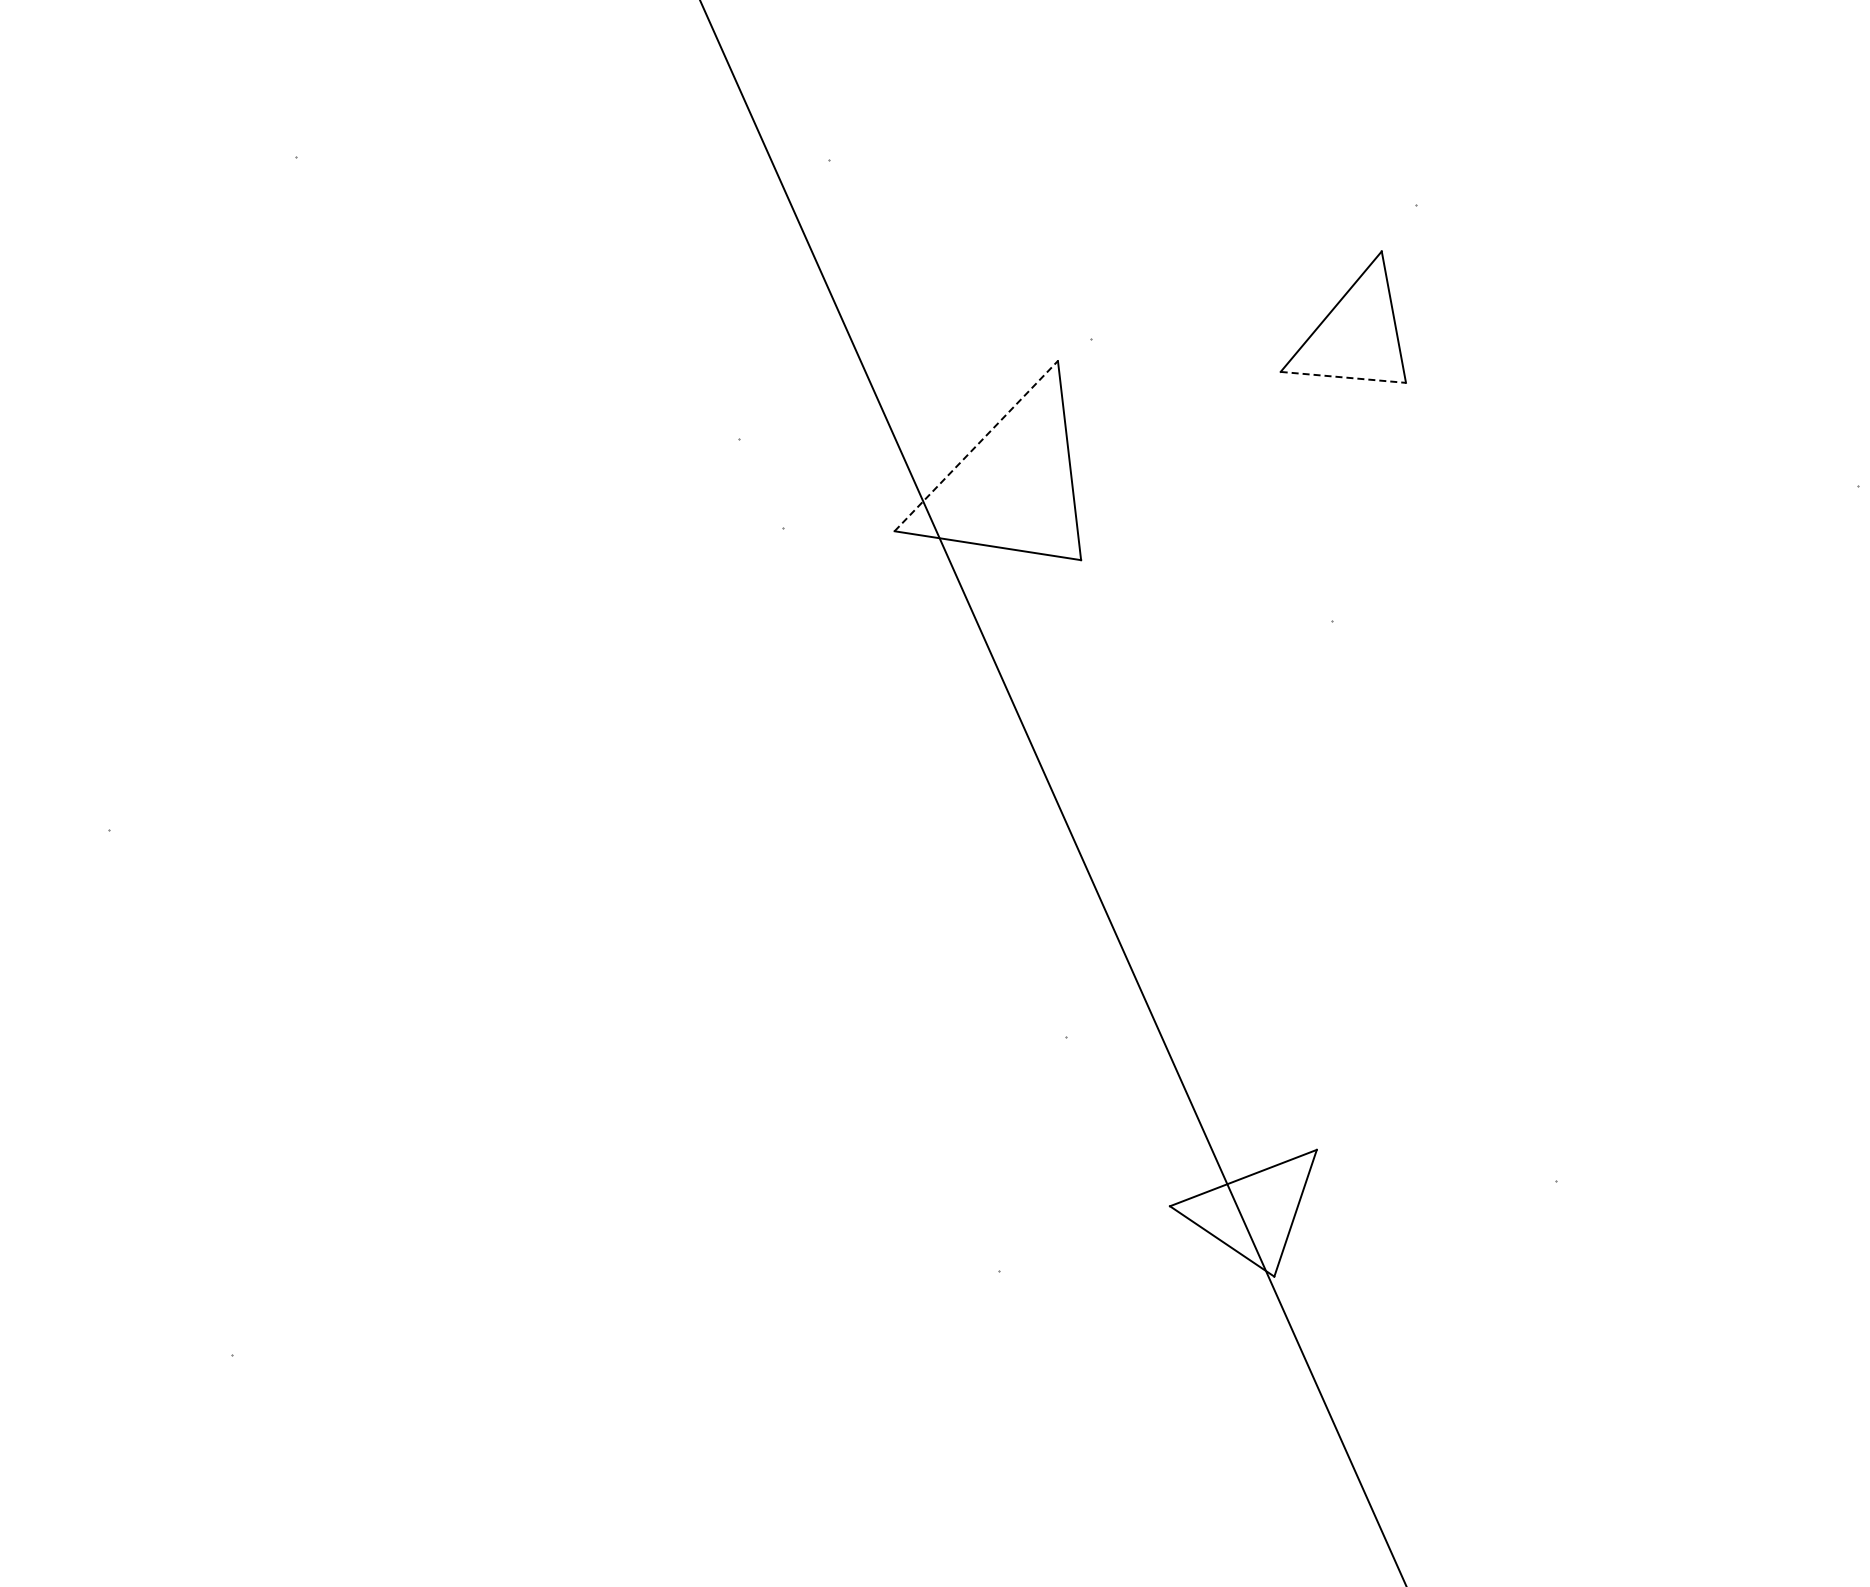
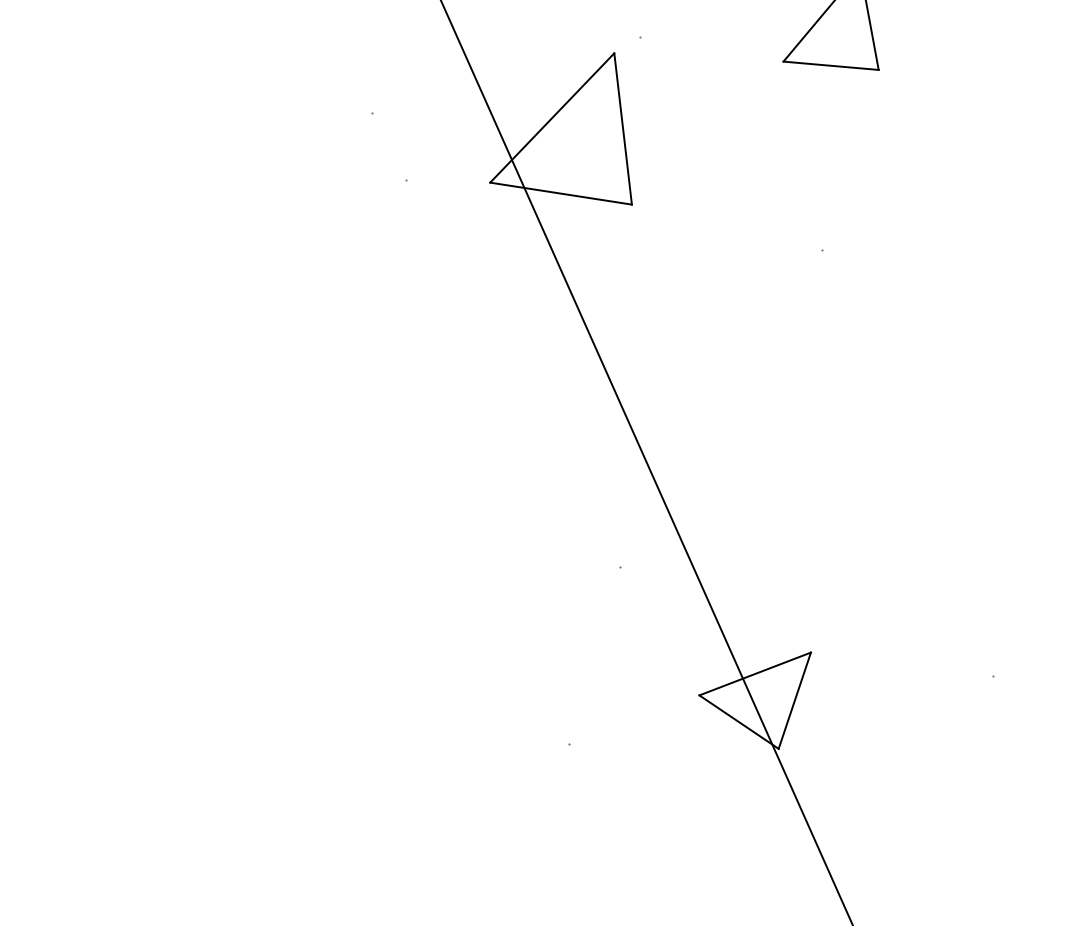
line: (1343, 377) -> (831, 65), dashed -> solid
line: (976, 446) -> (552, 118), dashed -> solid

